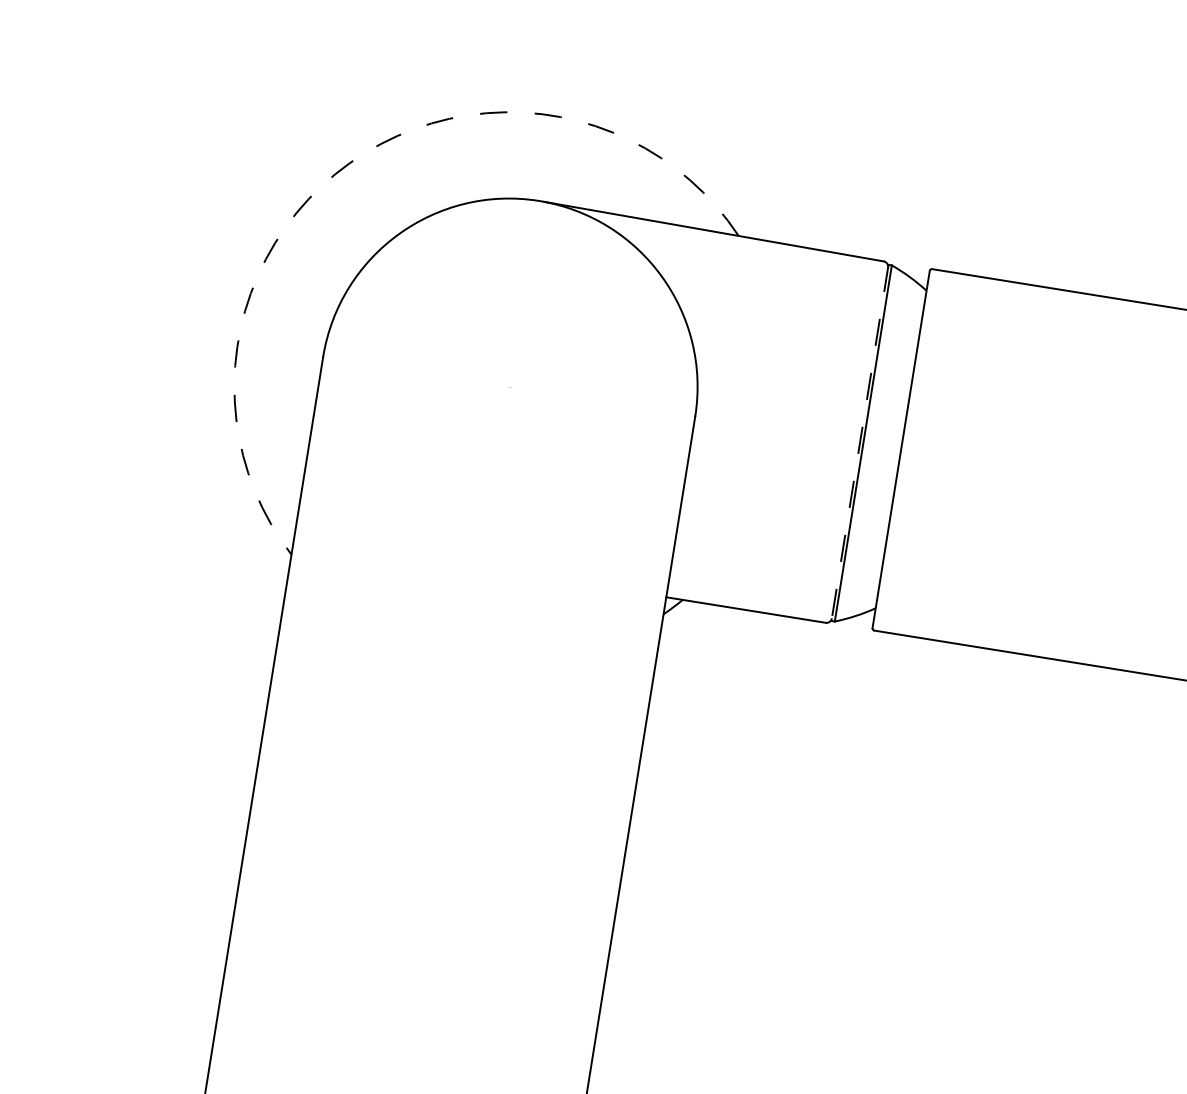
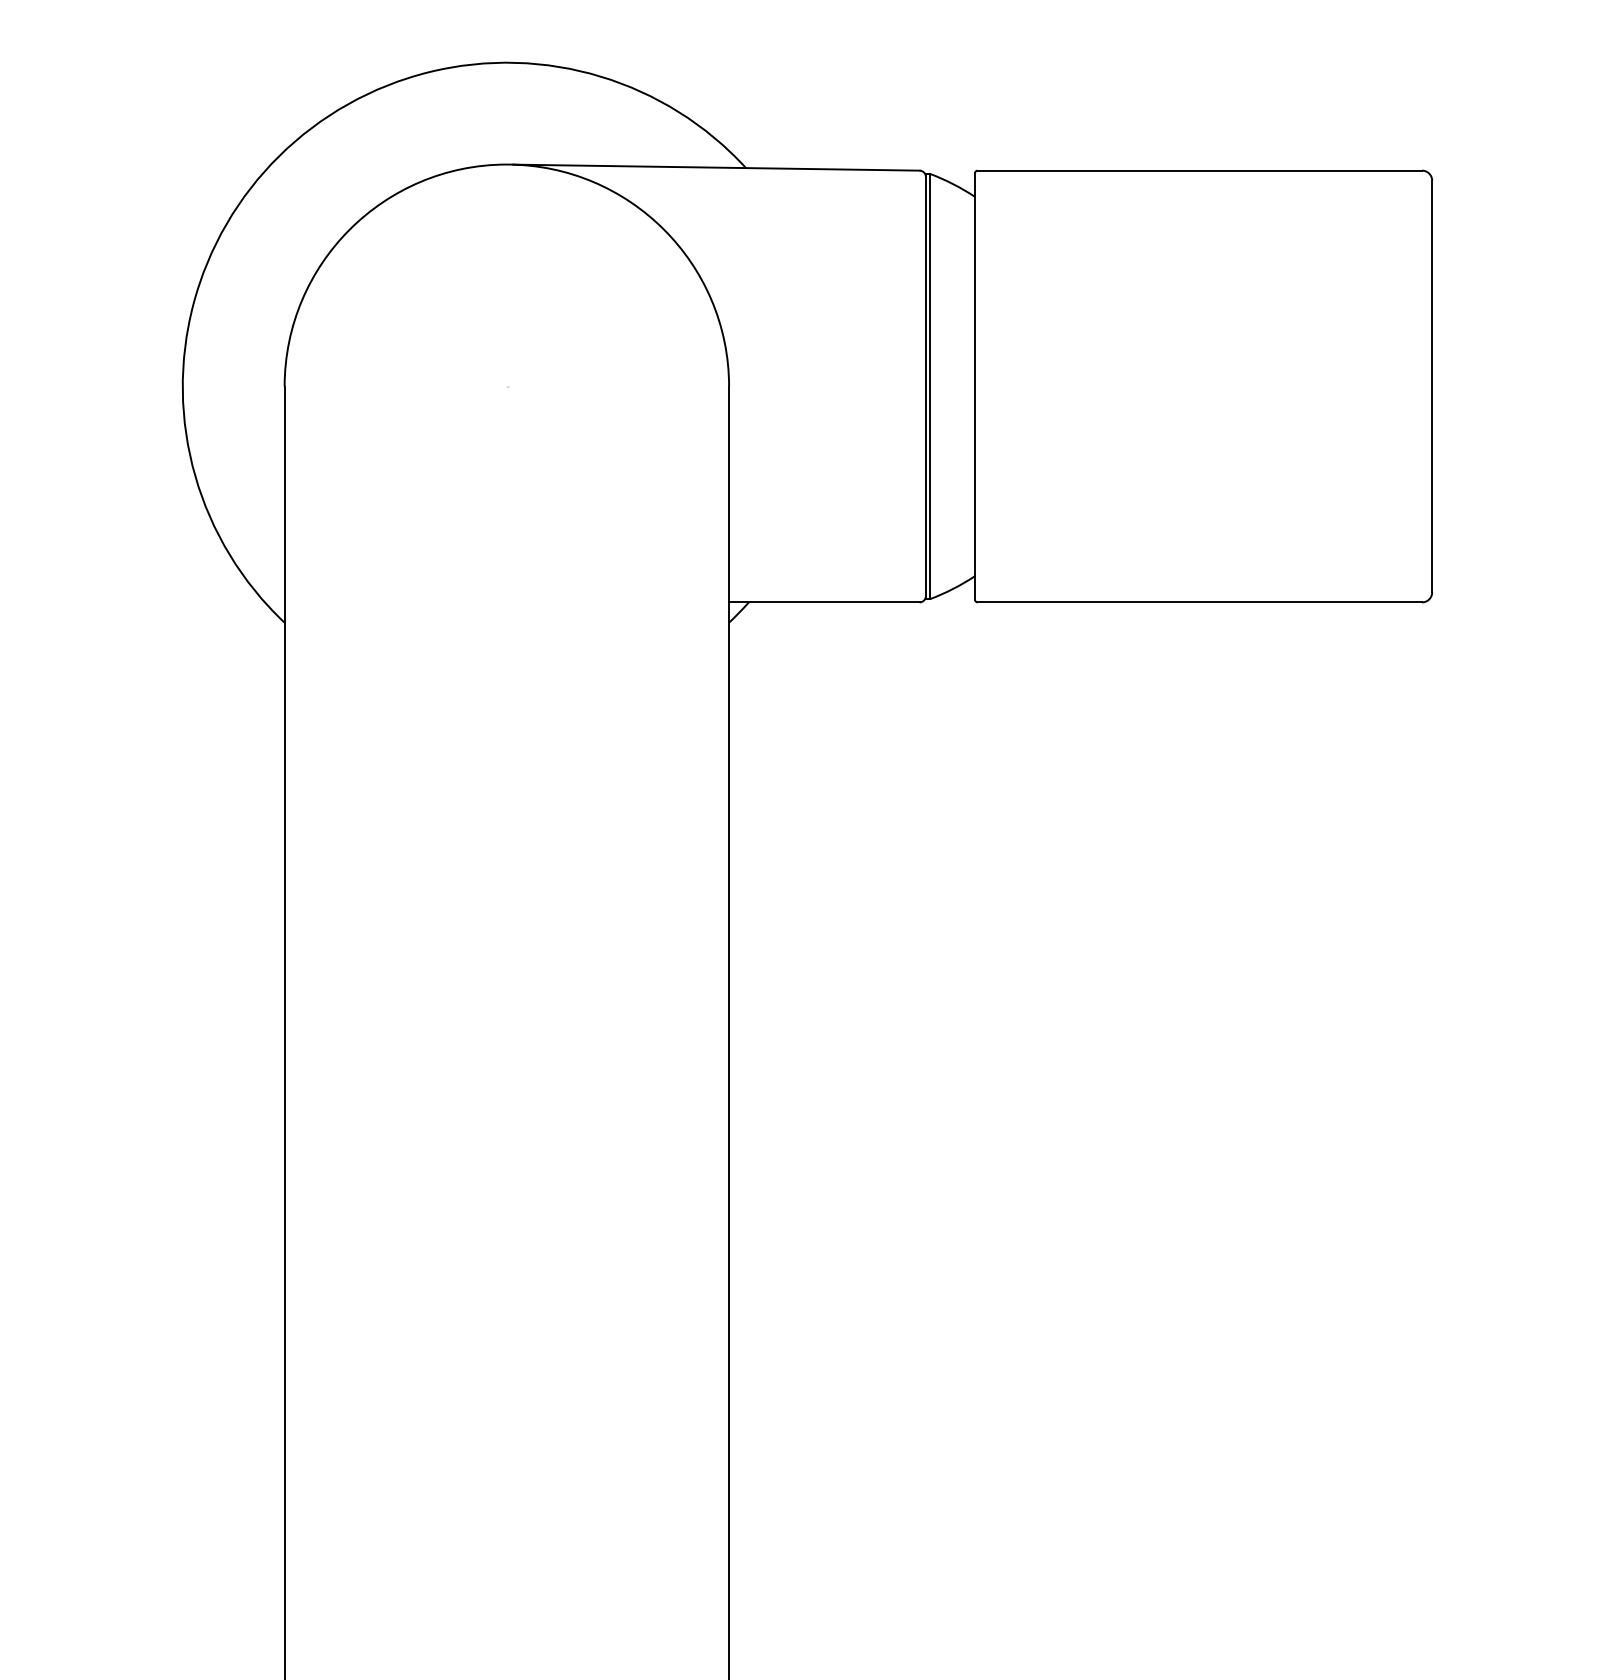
arc: (349, 162) -> (279, 155), dashed -> solid
line: (859, 442) -> (925, 386), dashed -> solid

